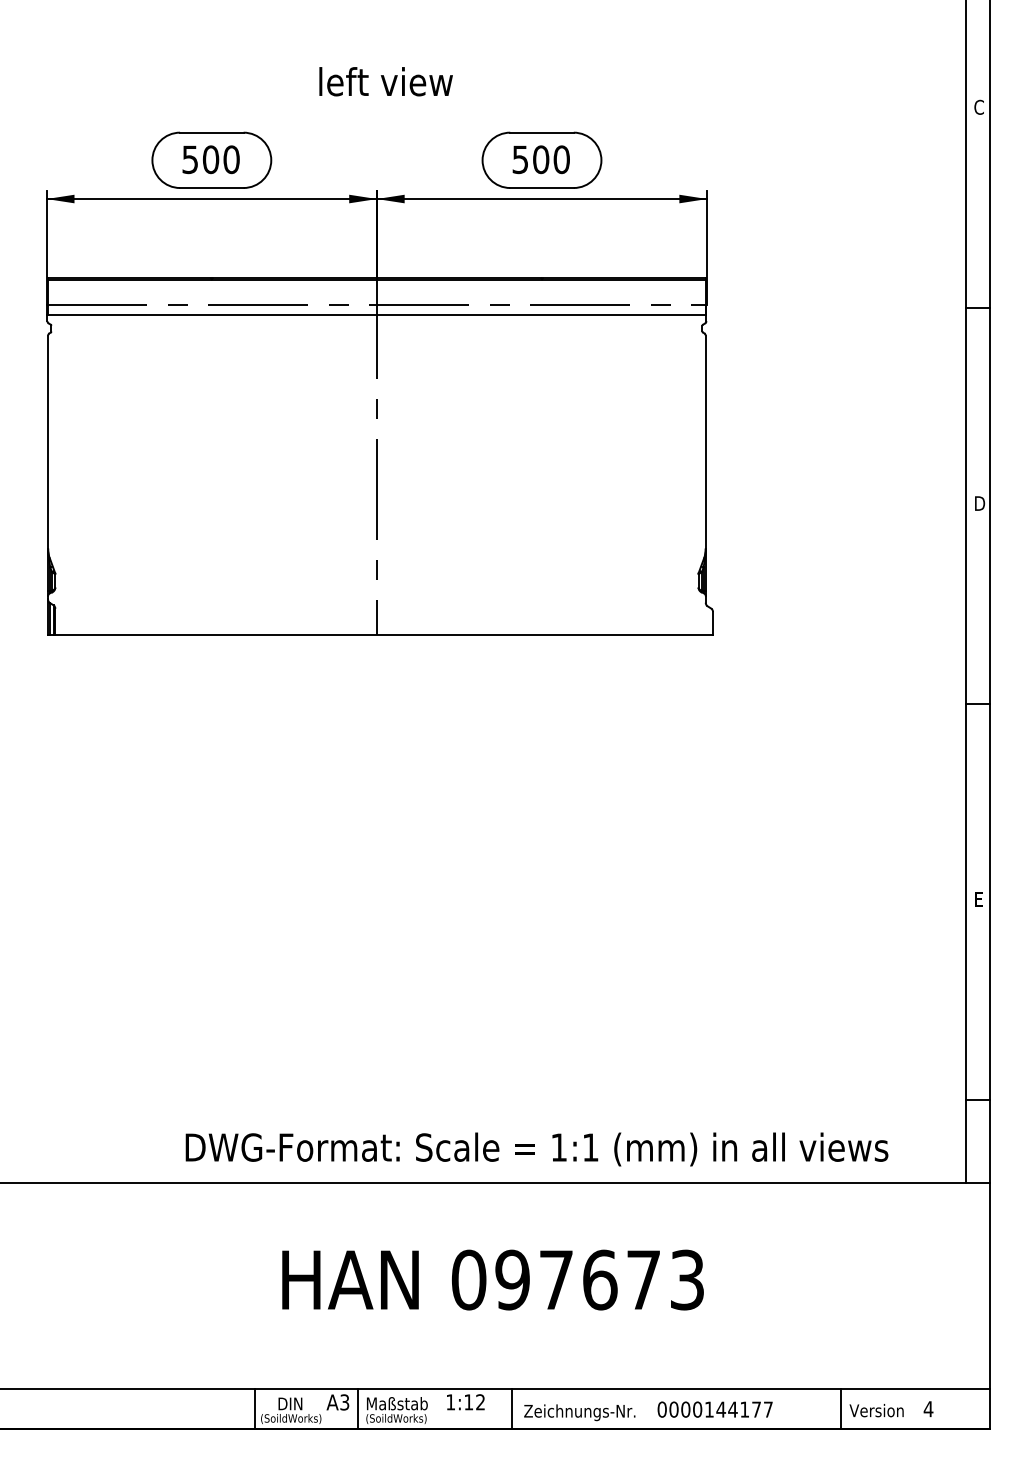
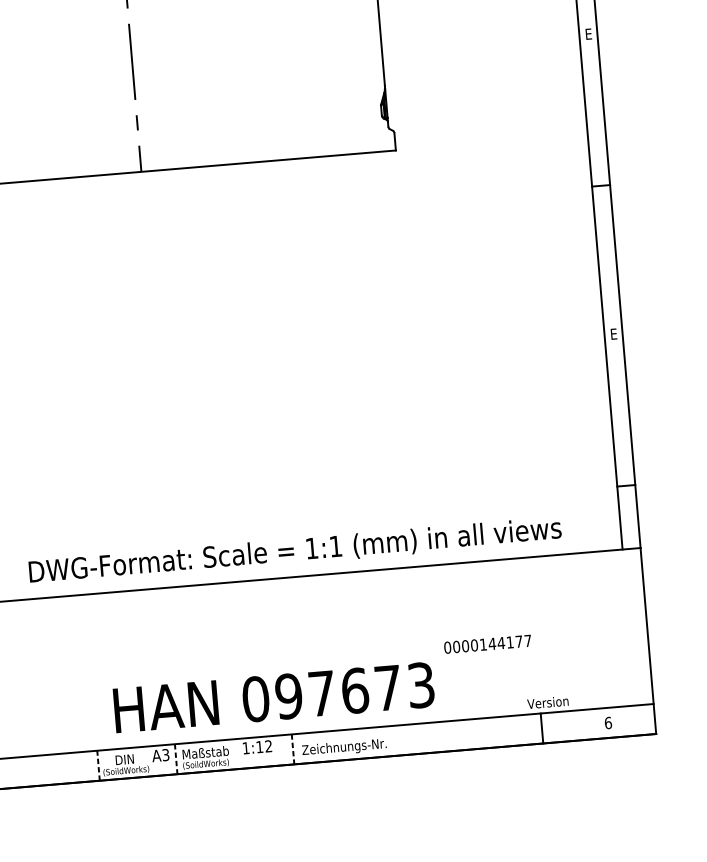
text: (980, 503) -> (590, 34), D -> E
text: (492, 1279) -> (273, 697), moved
line: (255, 1409) -> (98, 766), solid -> dashed
line: (357, 1409) -> (175, 759), solid -> dashed
line: (512, 1409) -> (293, 749), solid -> dashed
text: (714, 1409) -> (487, 644), moved
text: (928, 1409) -> (608, 723), 4 -> 6
text: (876, 1410) -> (547, 702), moved

